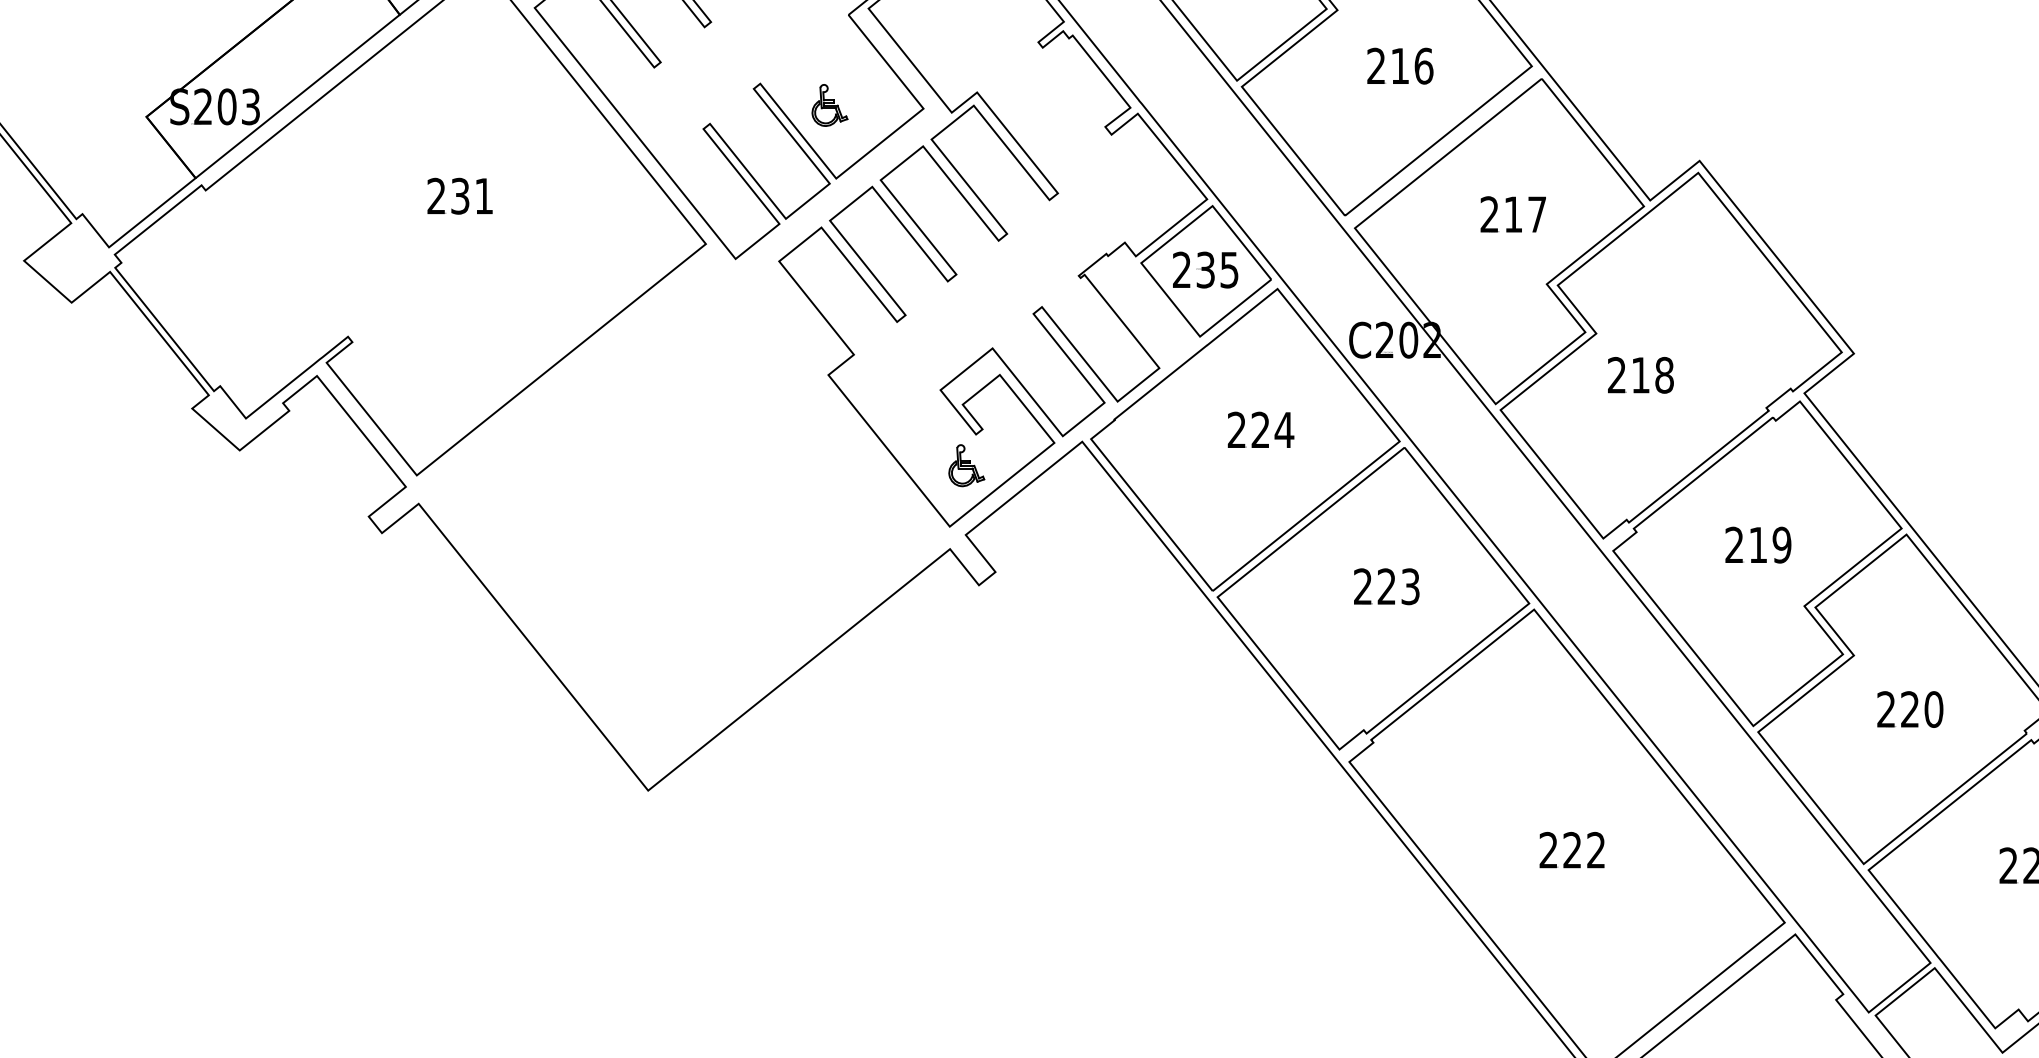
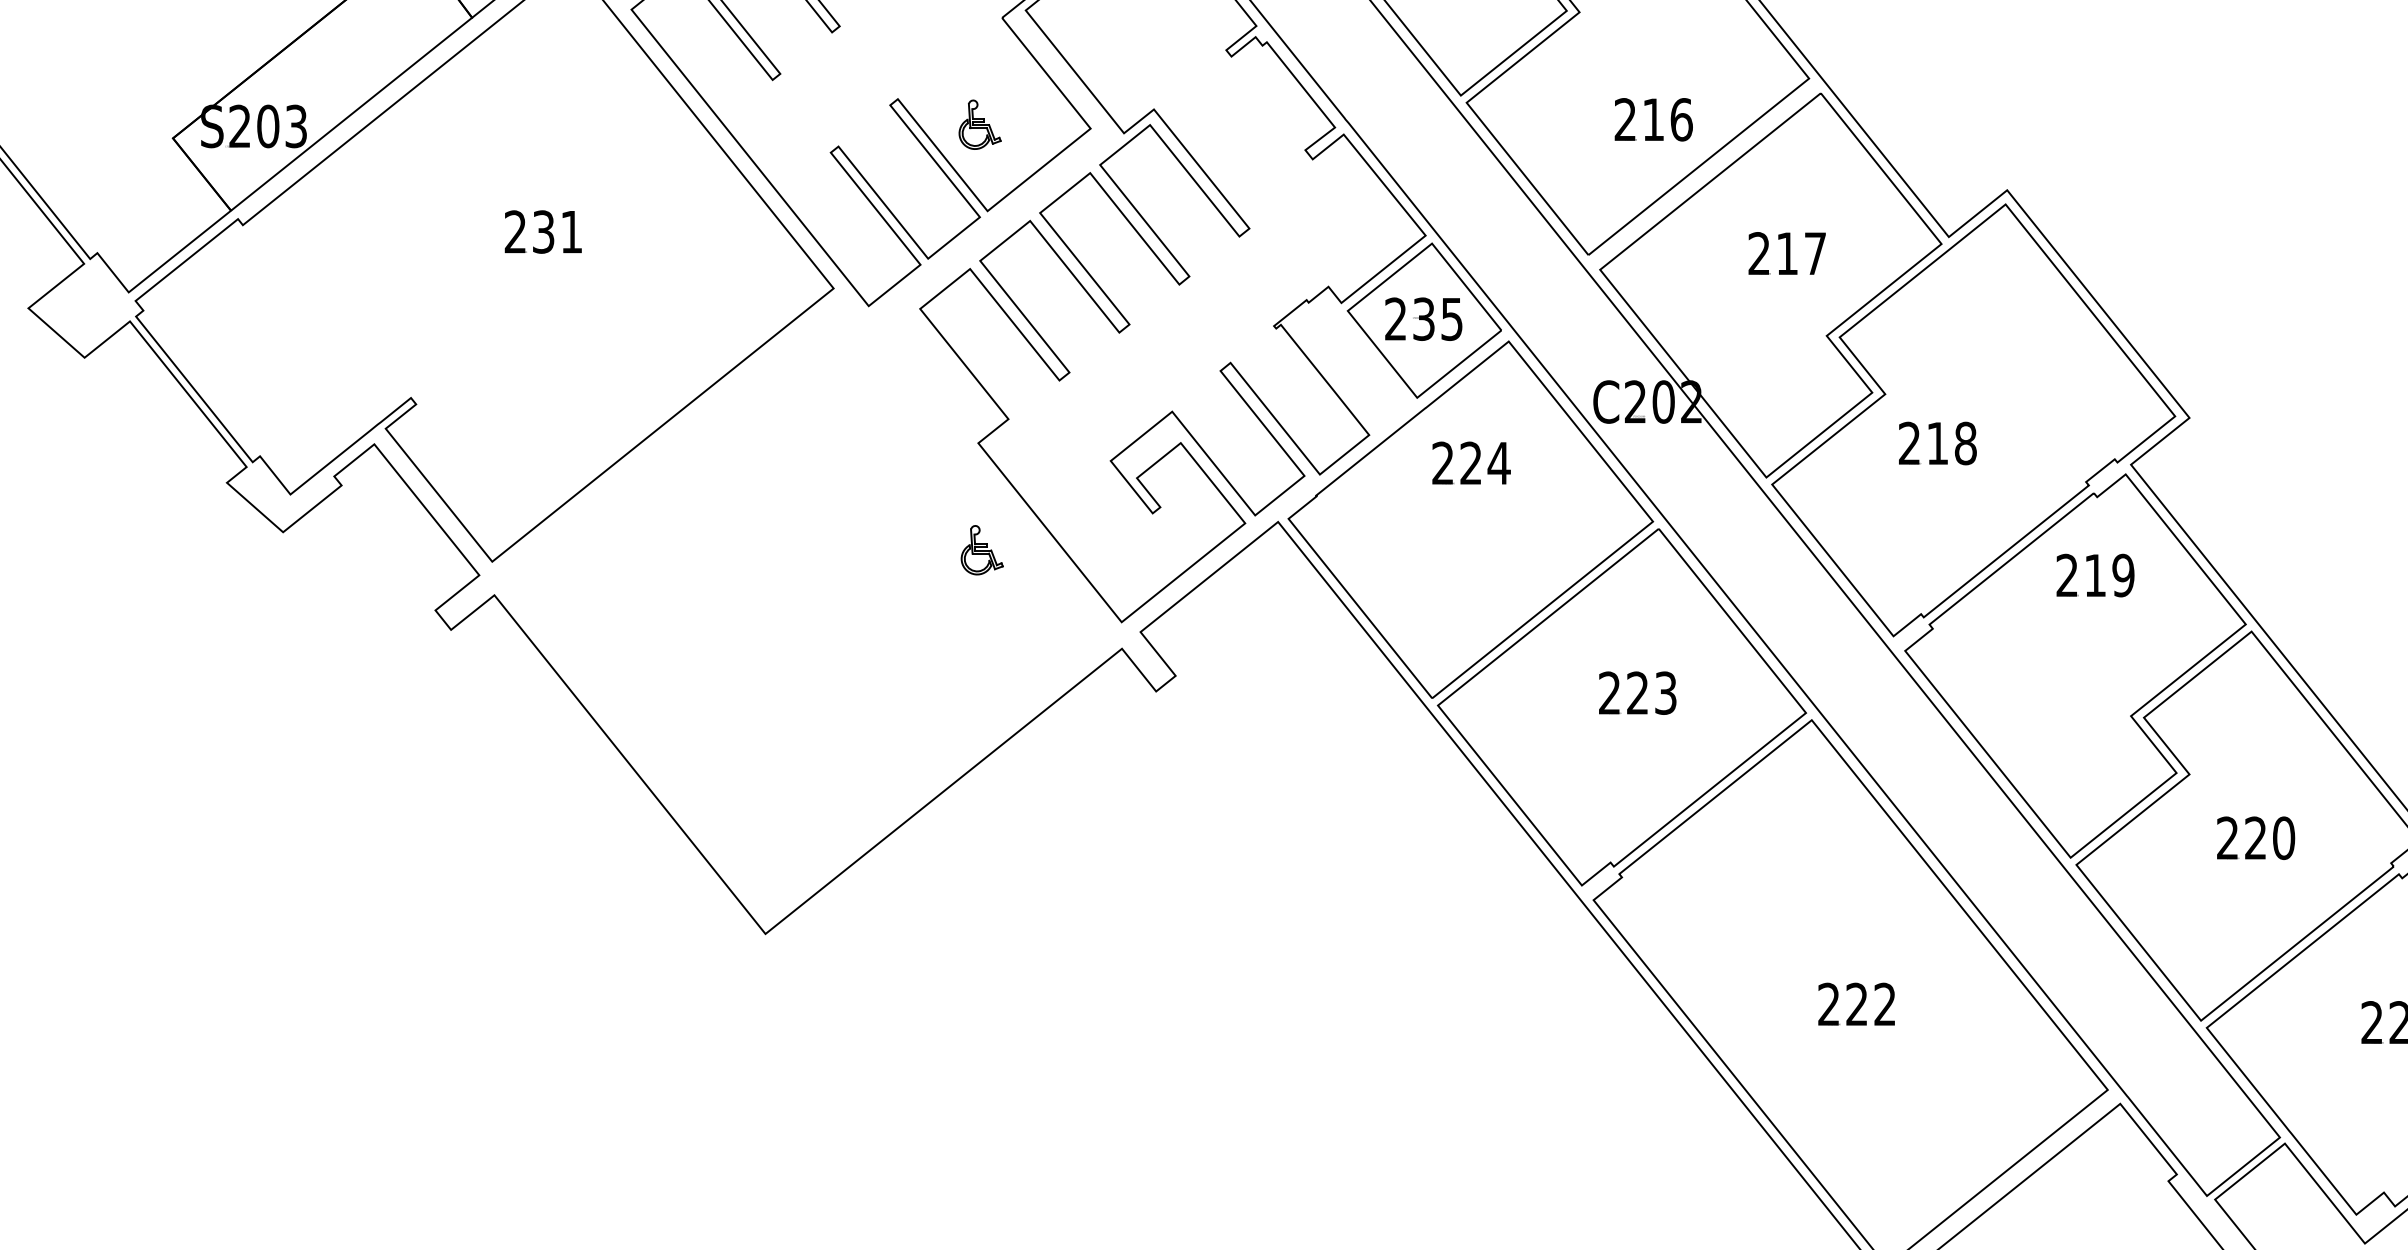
text: (1400, 65) -> (1653, 118), moved
text: (1260, 429) -> (1470, 462), moved
part: (966, 465) -> (981, 550), moved
text: (1758, 544) -> (2095, 574), moved

